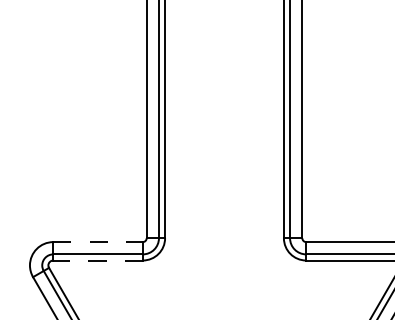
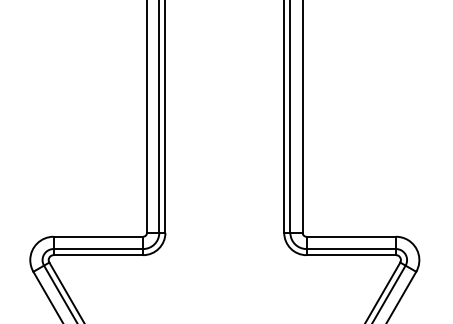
line: (98, 241) -> (98, 236), dashed -> solid
line: (98, 260) -> (98, 255), dashed -> solid

